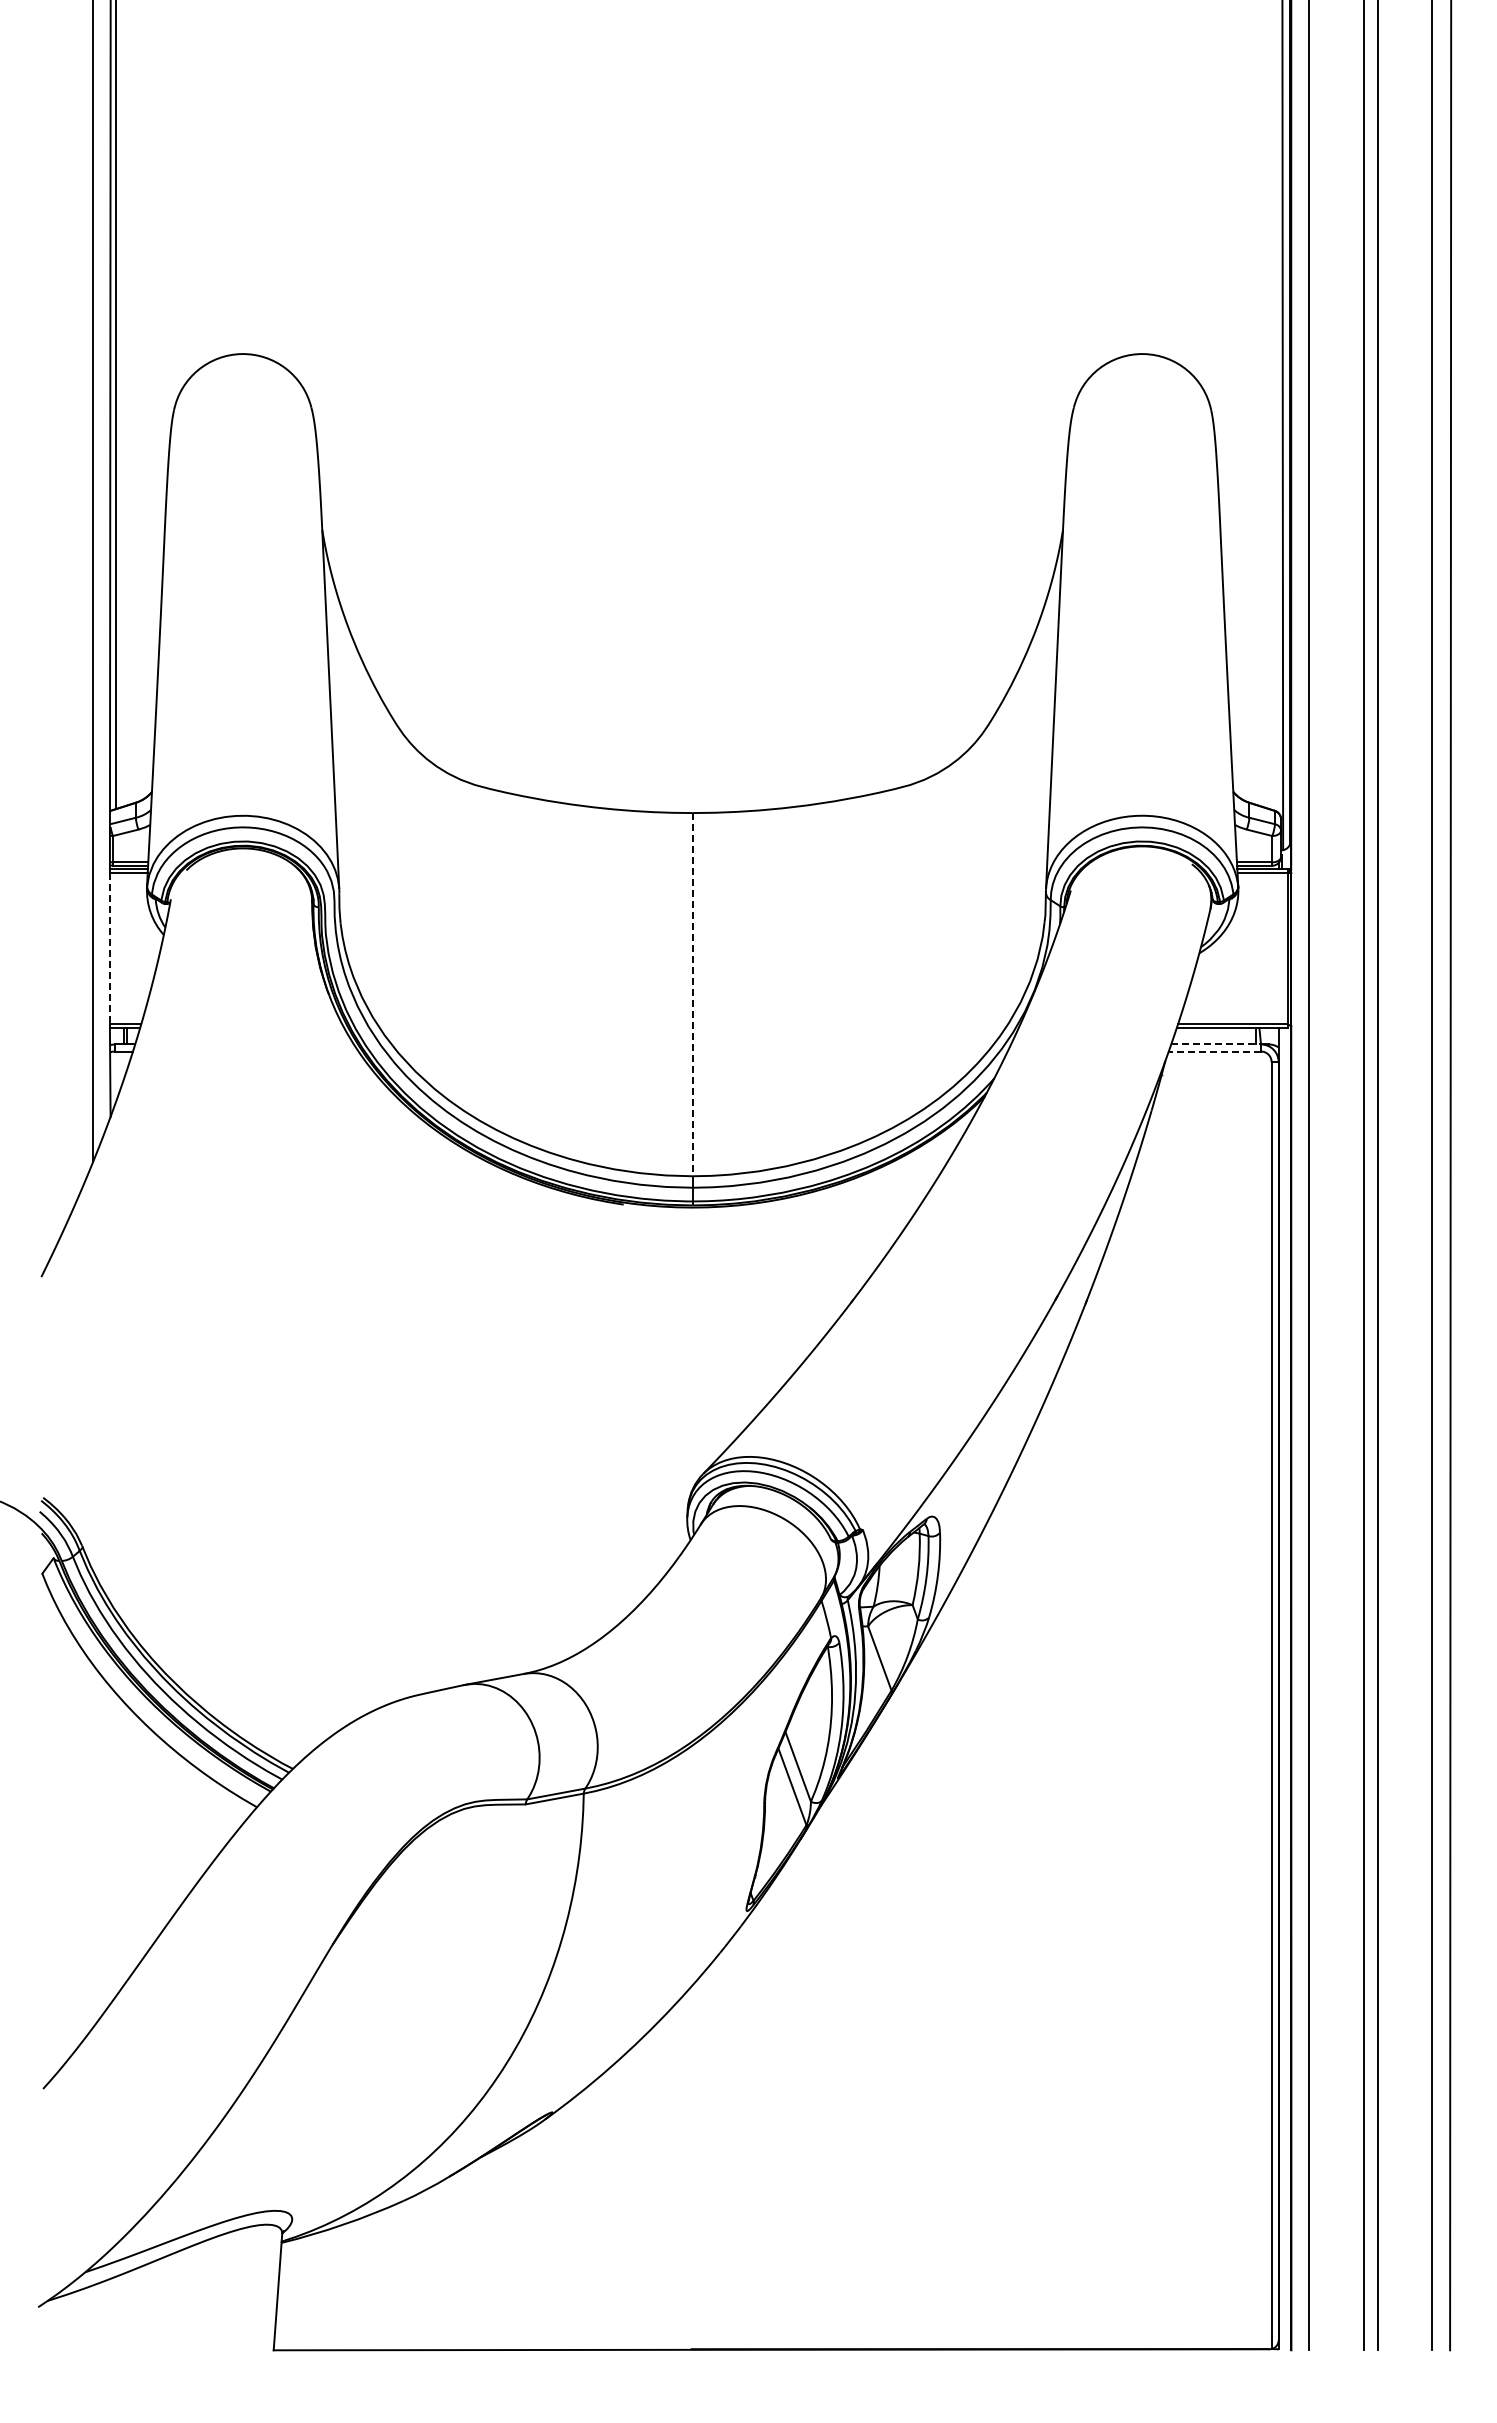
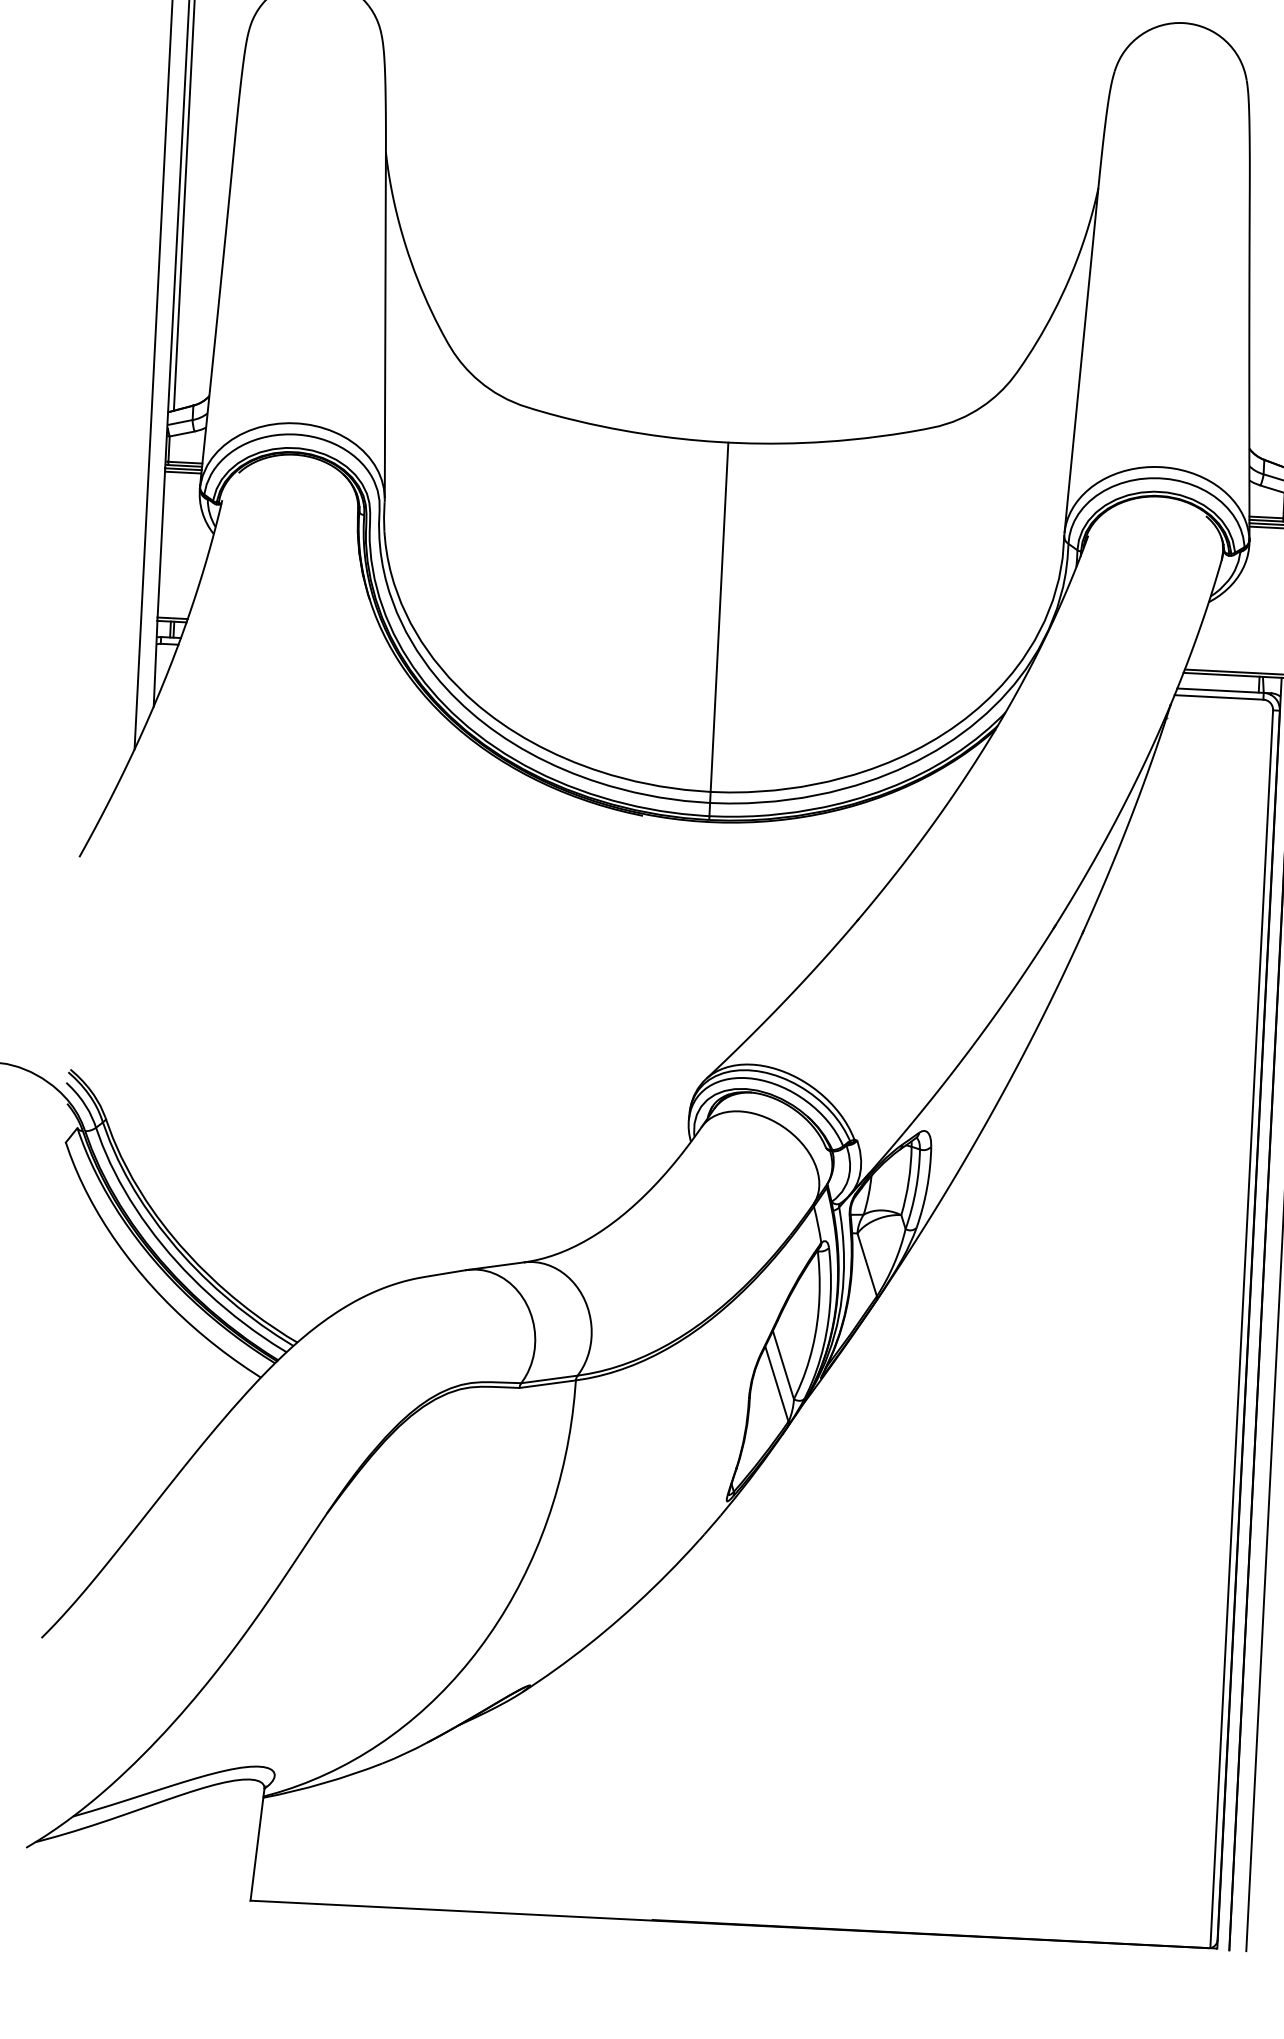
line: (109, 948) -> (160, 544), dashed -> solid
line: (692, 994) -> (719, 617), dashed -> solid
line: (1216, 1044) -> (1220, 690), dashed -> solid
line: (1214, 1051) -> (1218, 697), dashed -> solid

